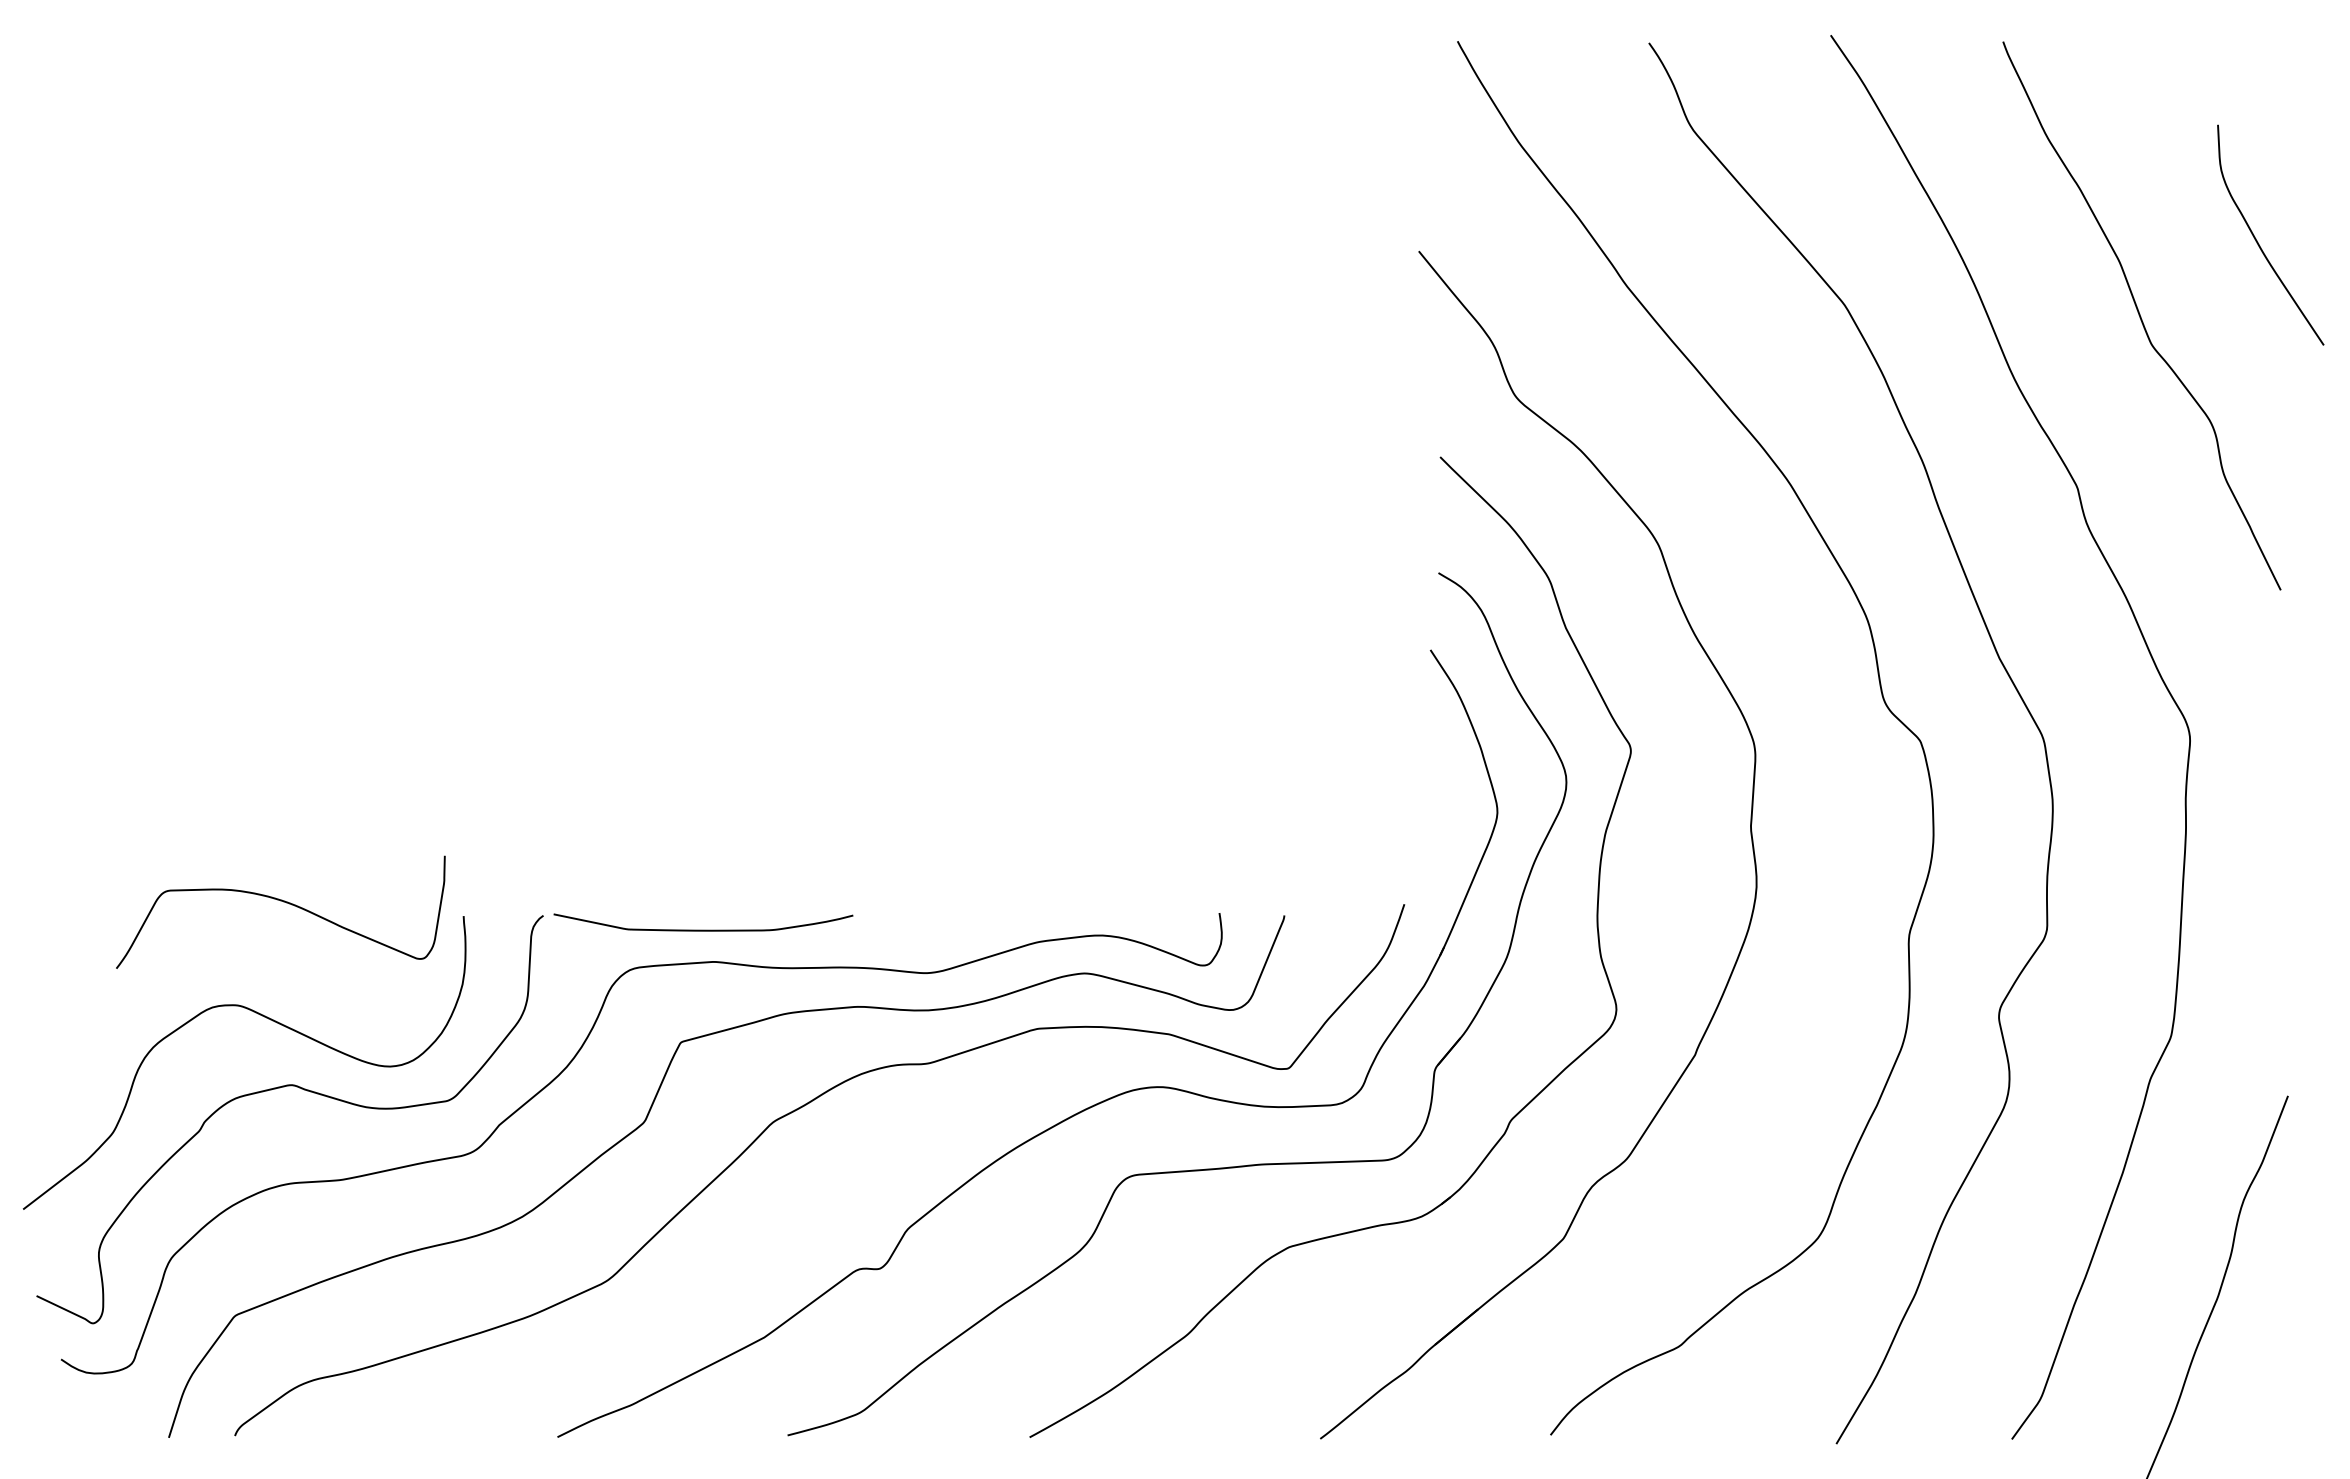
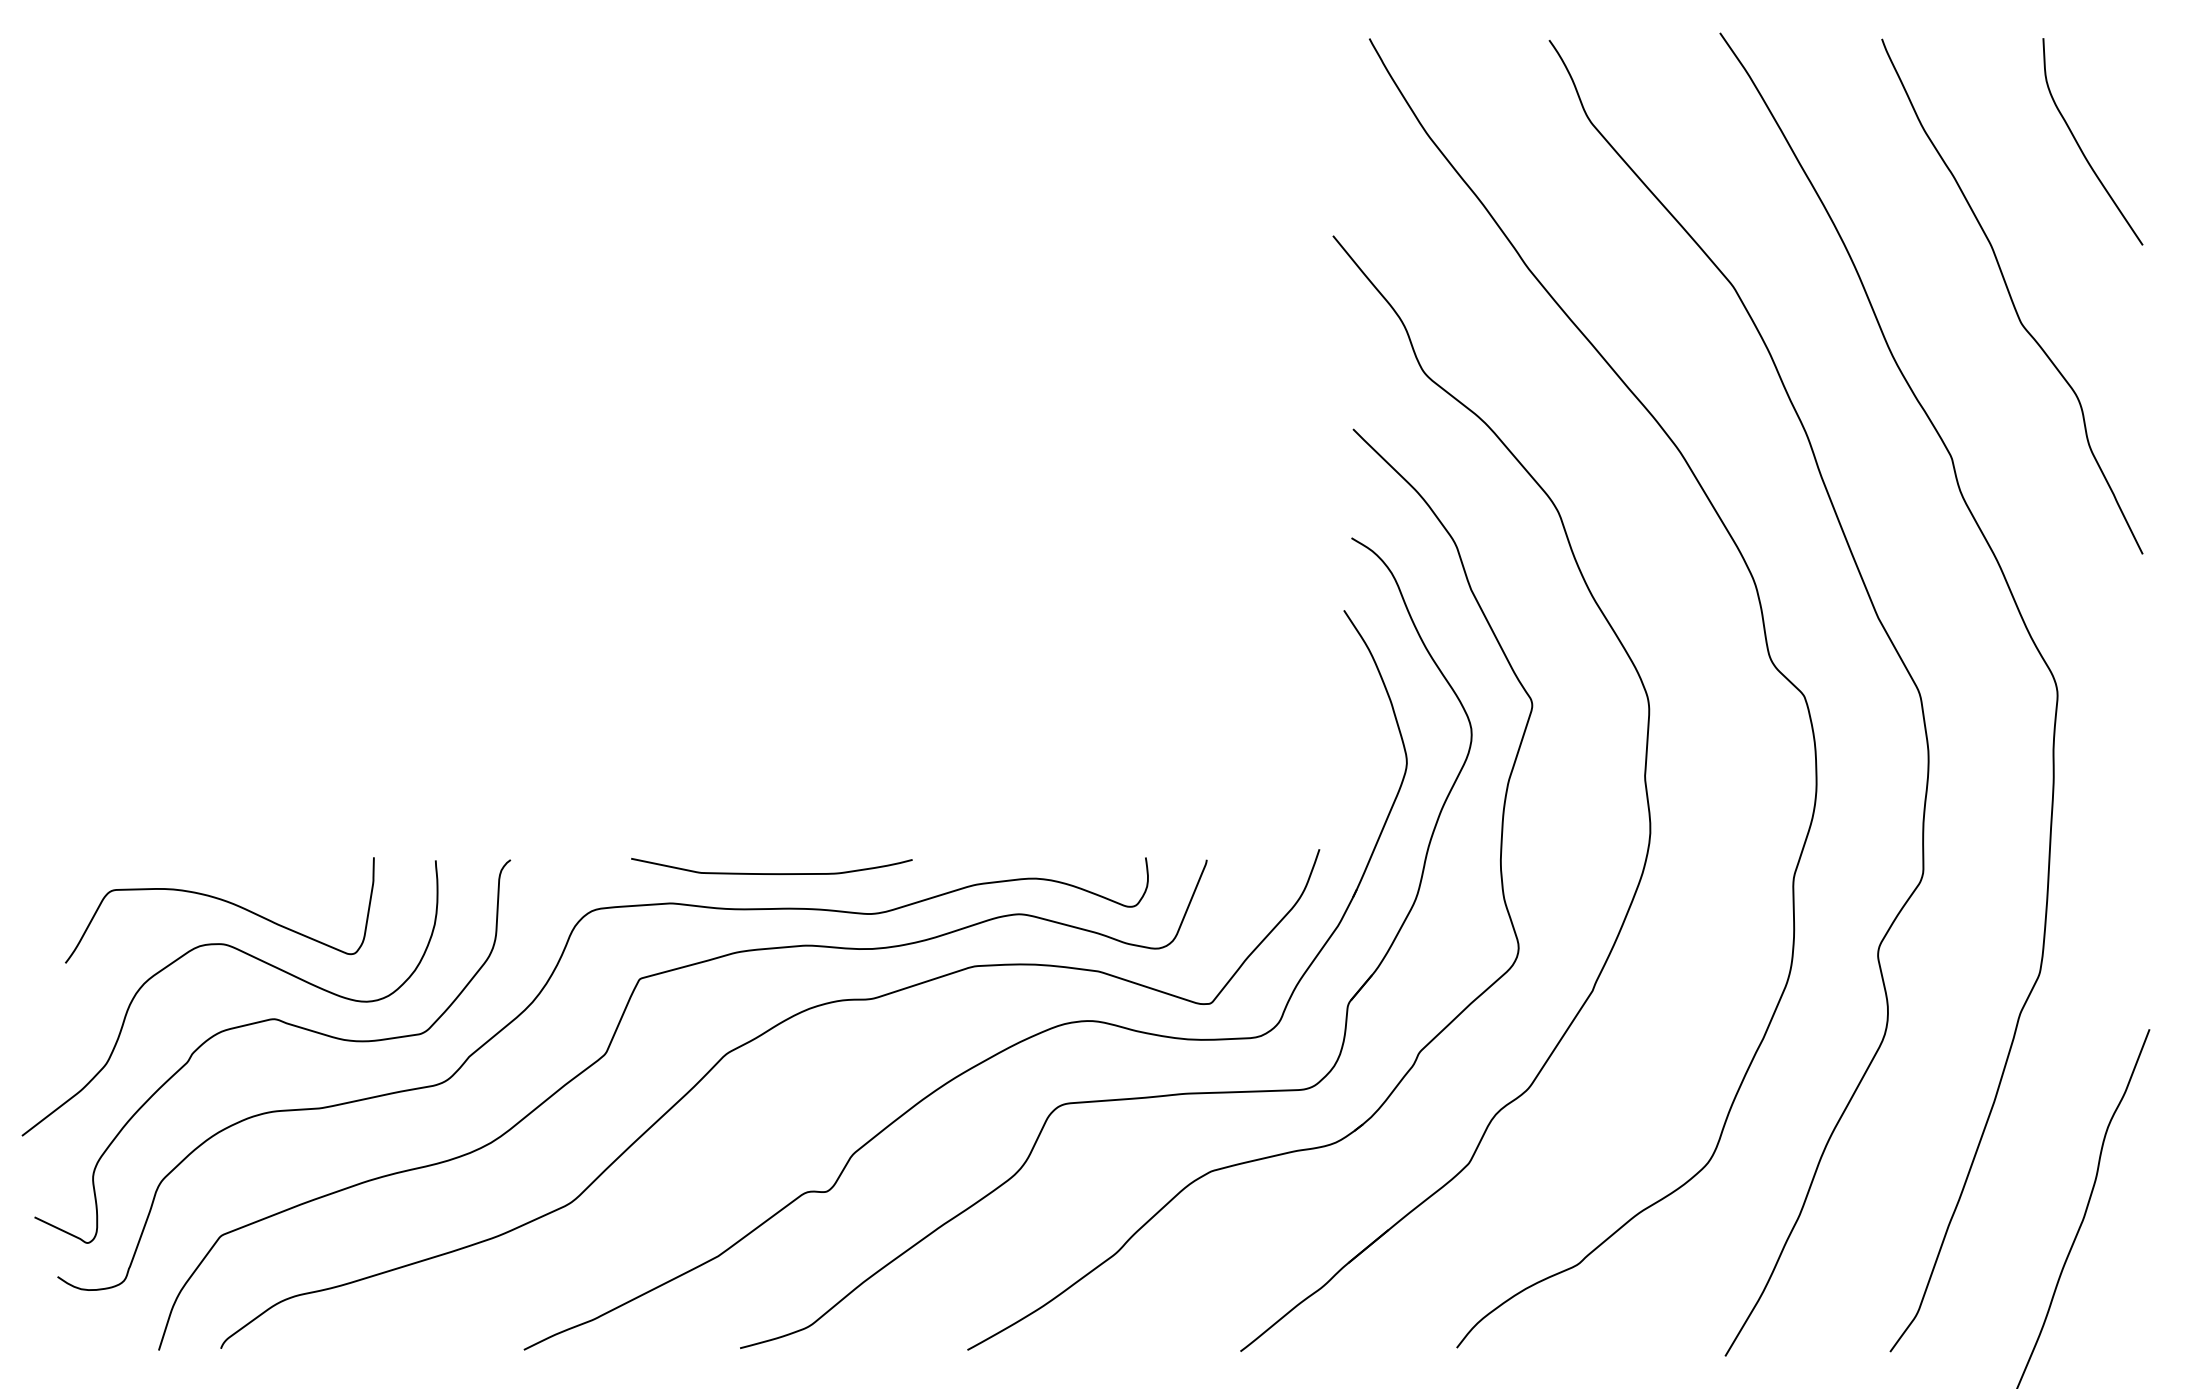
curve: (2257, 240) -> (2080, 146), moved
curve: (283, 902) -> (222, 901), moved
curve: (703, 929) -> (771, 872), moved

